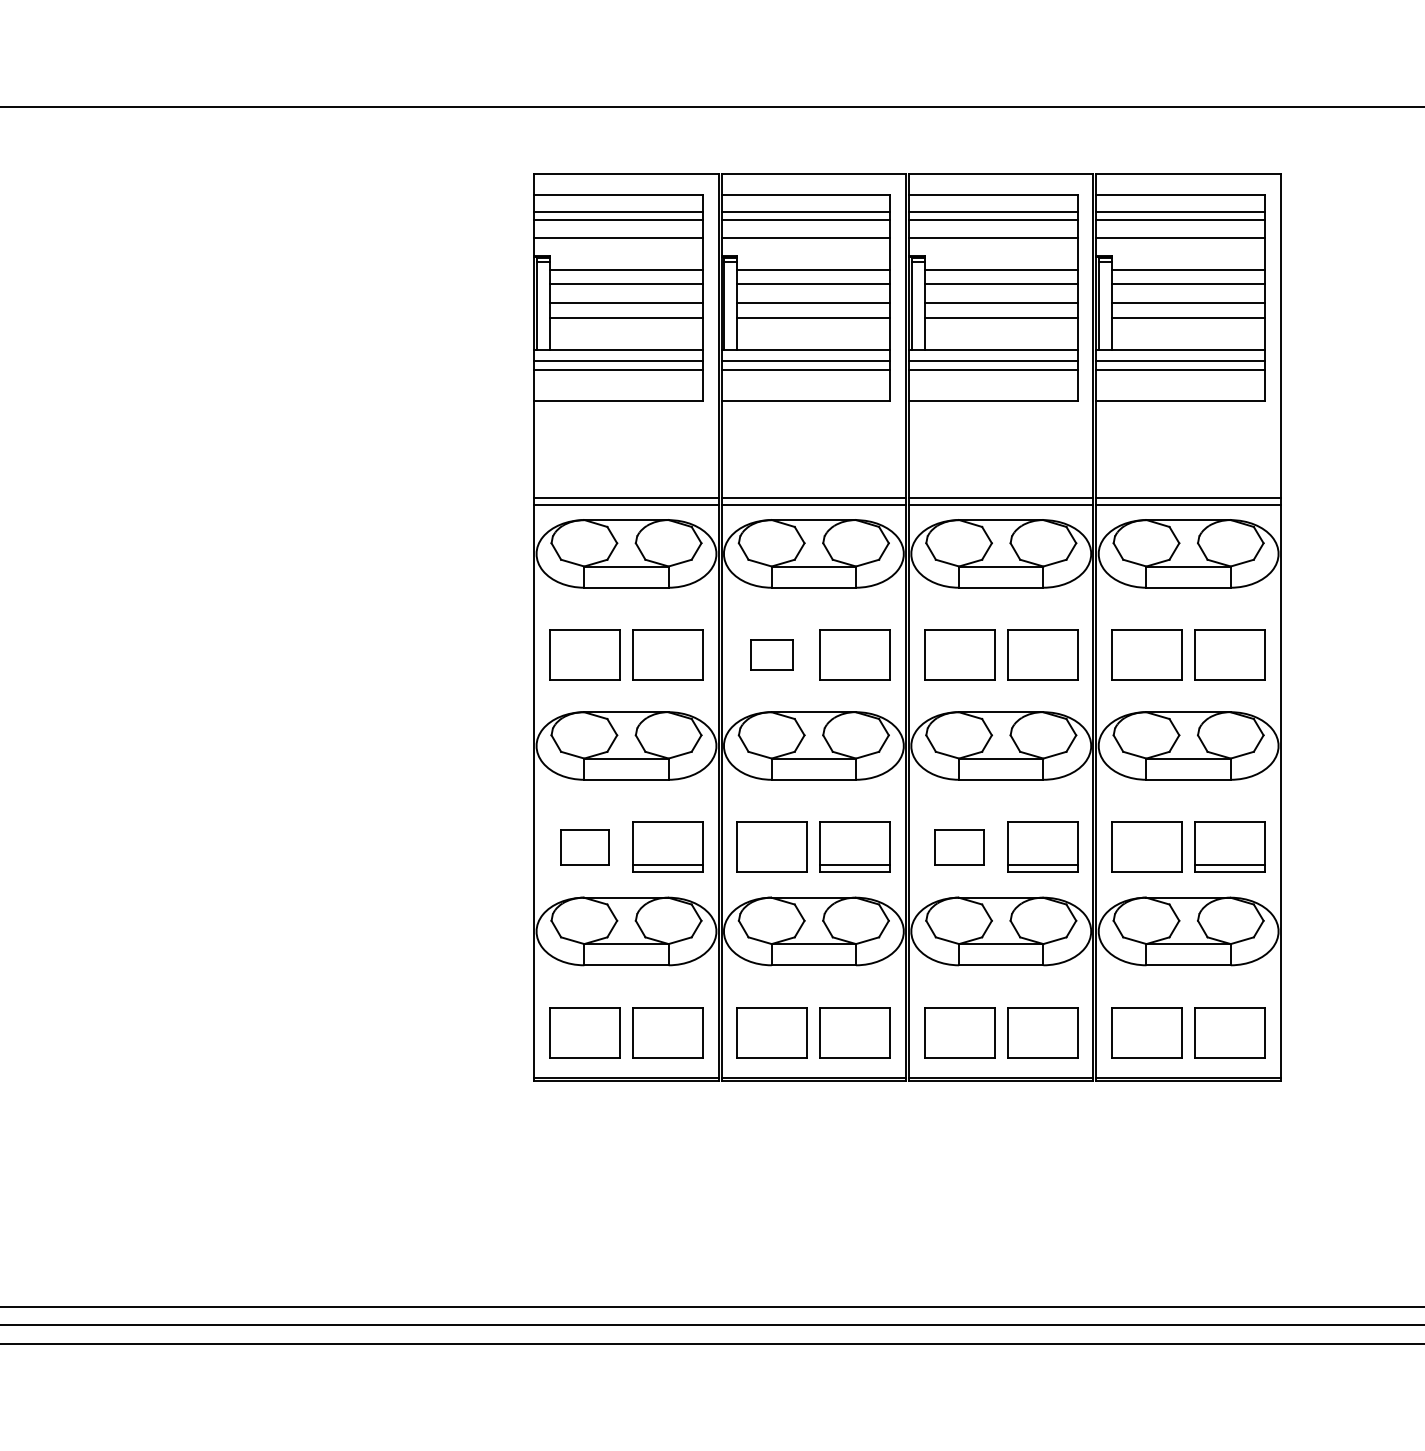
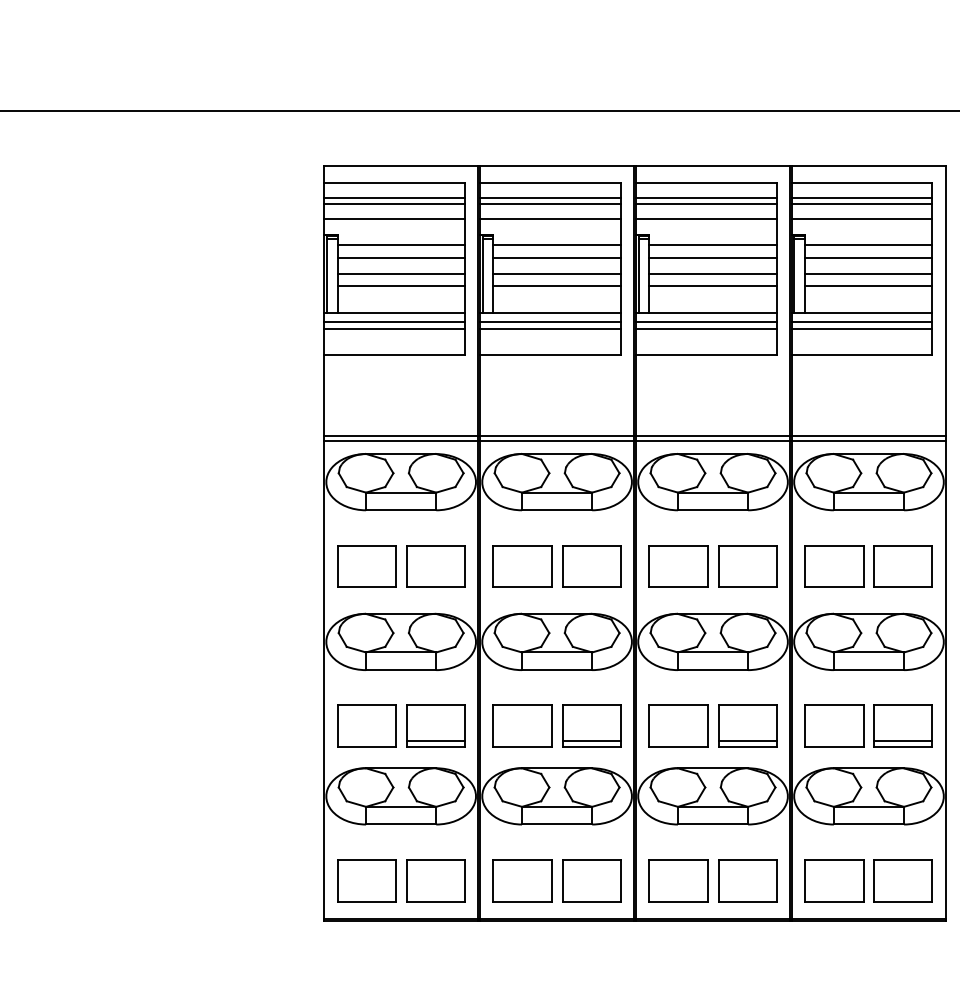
part: (771, 654) -> (521, 565), size x1.67
part: (584, 846) -> (366, 725), size x1.43
part: (959, 846) -> (678, 725), size x1.43

